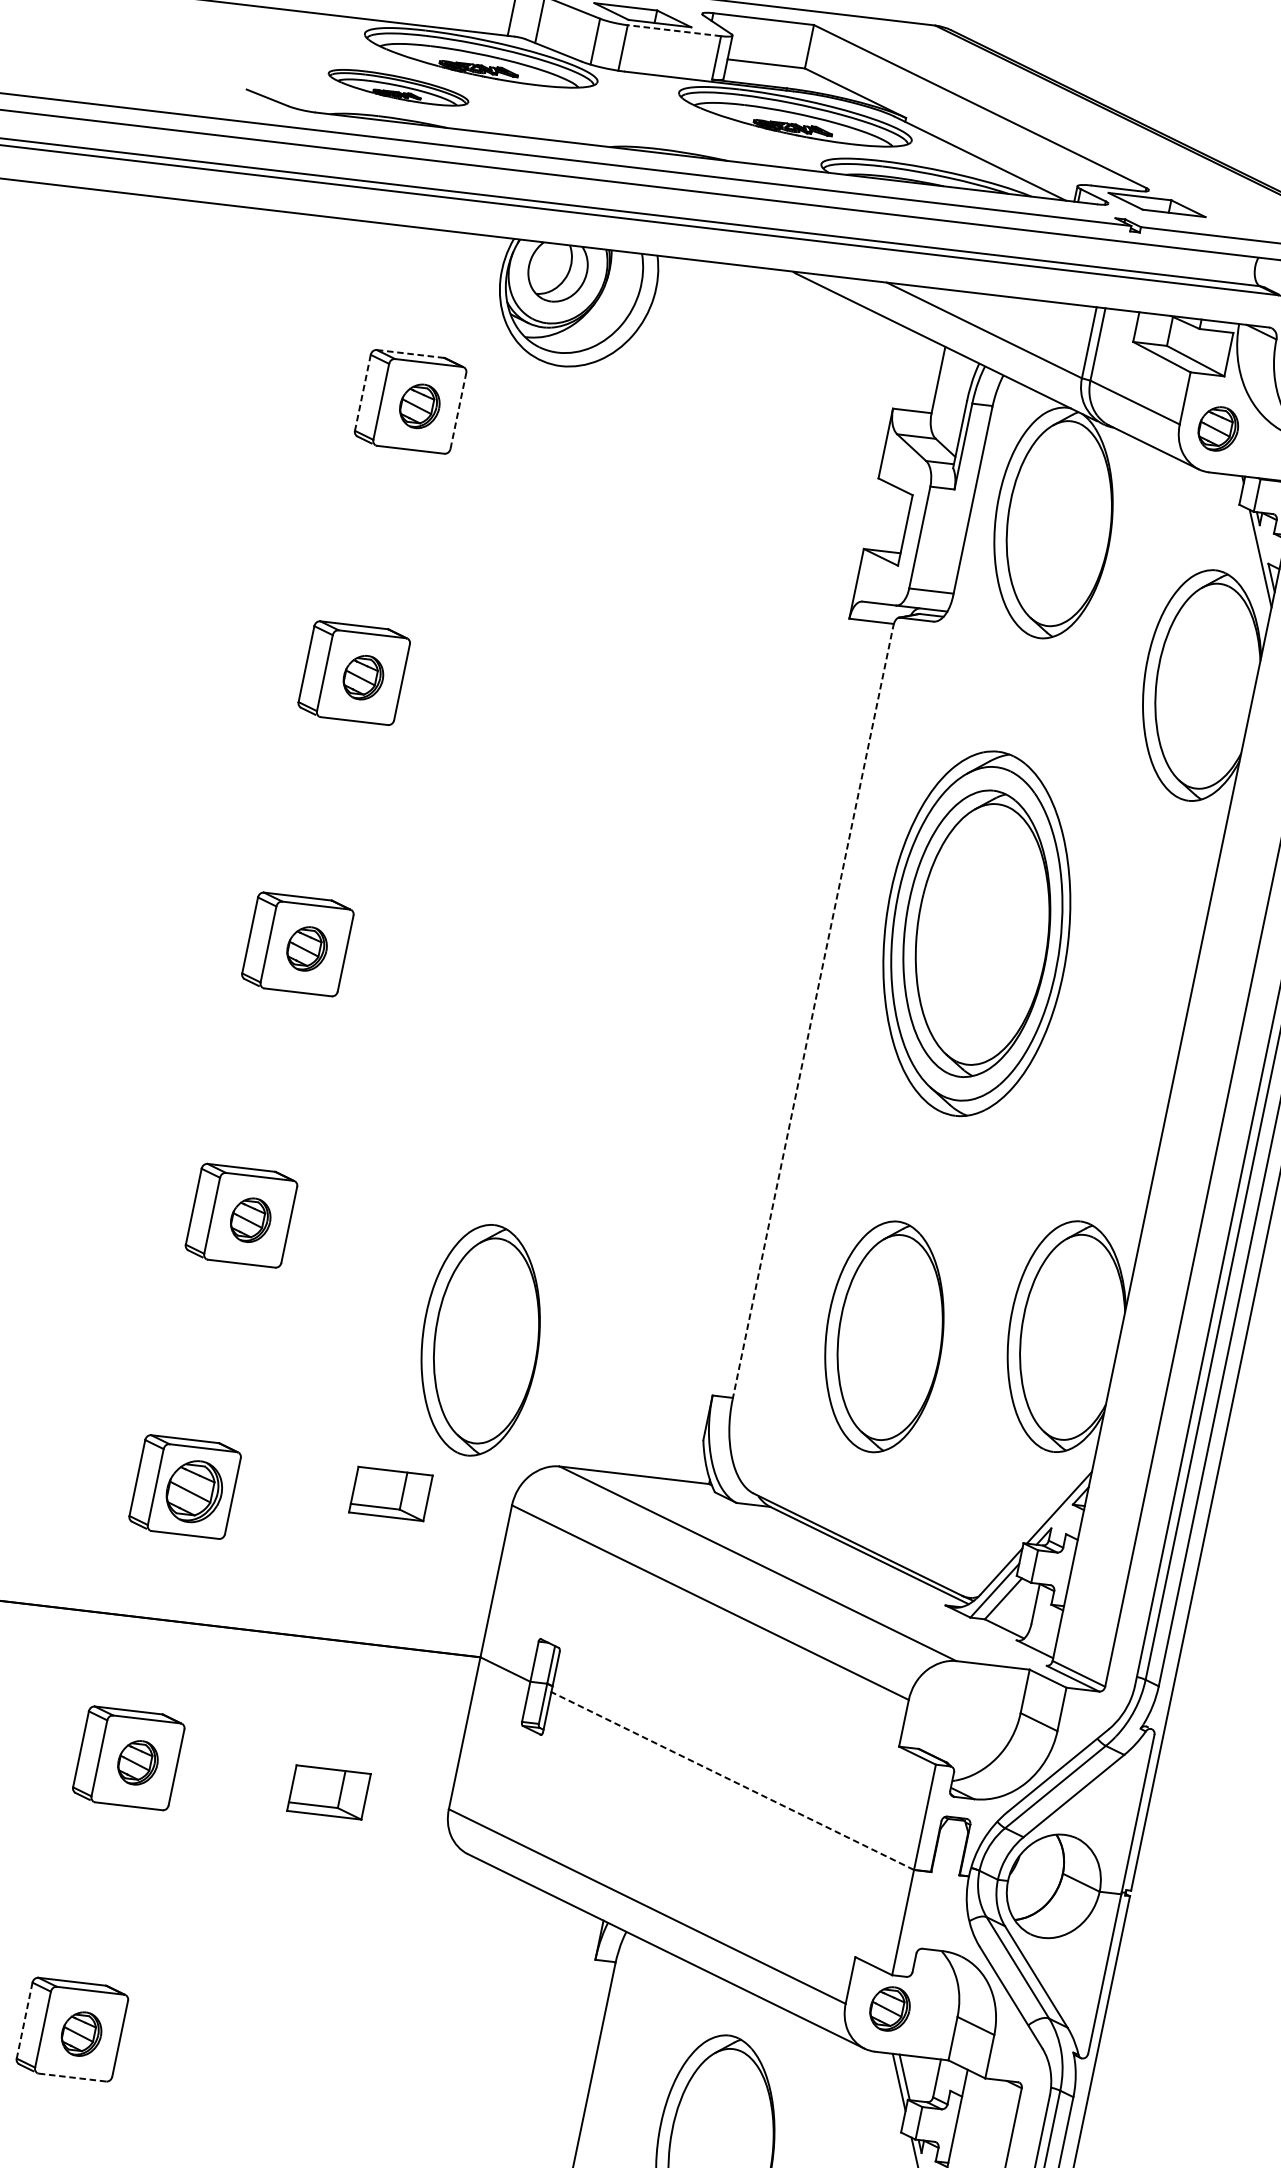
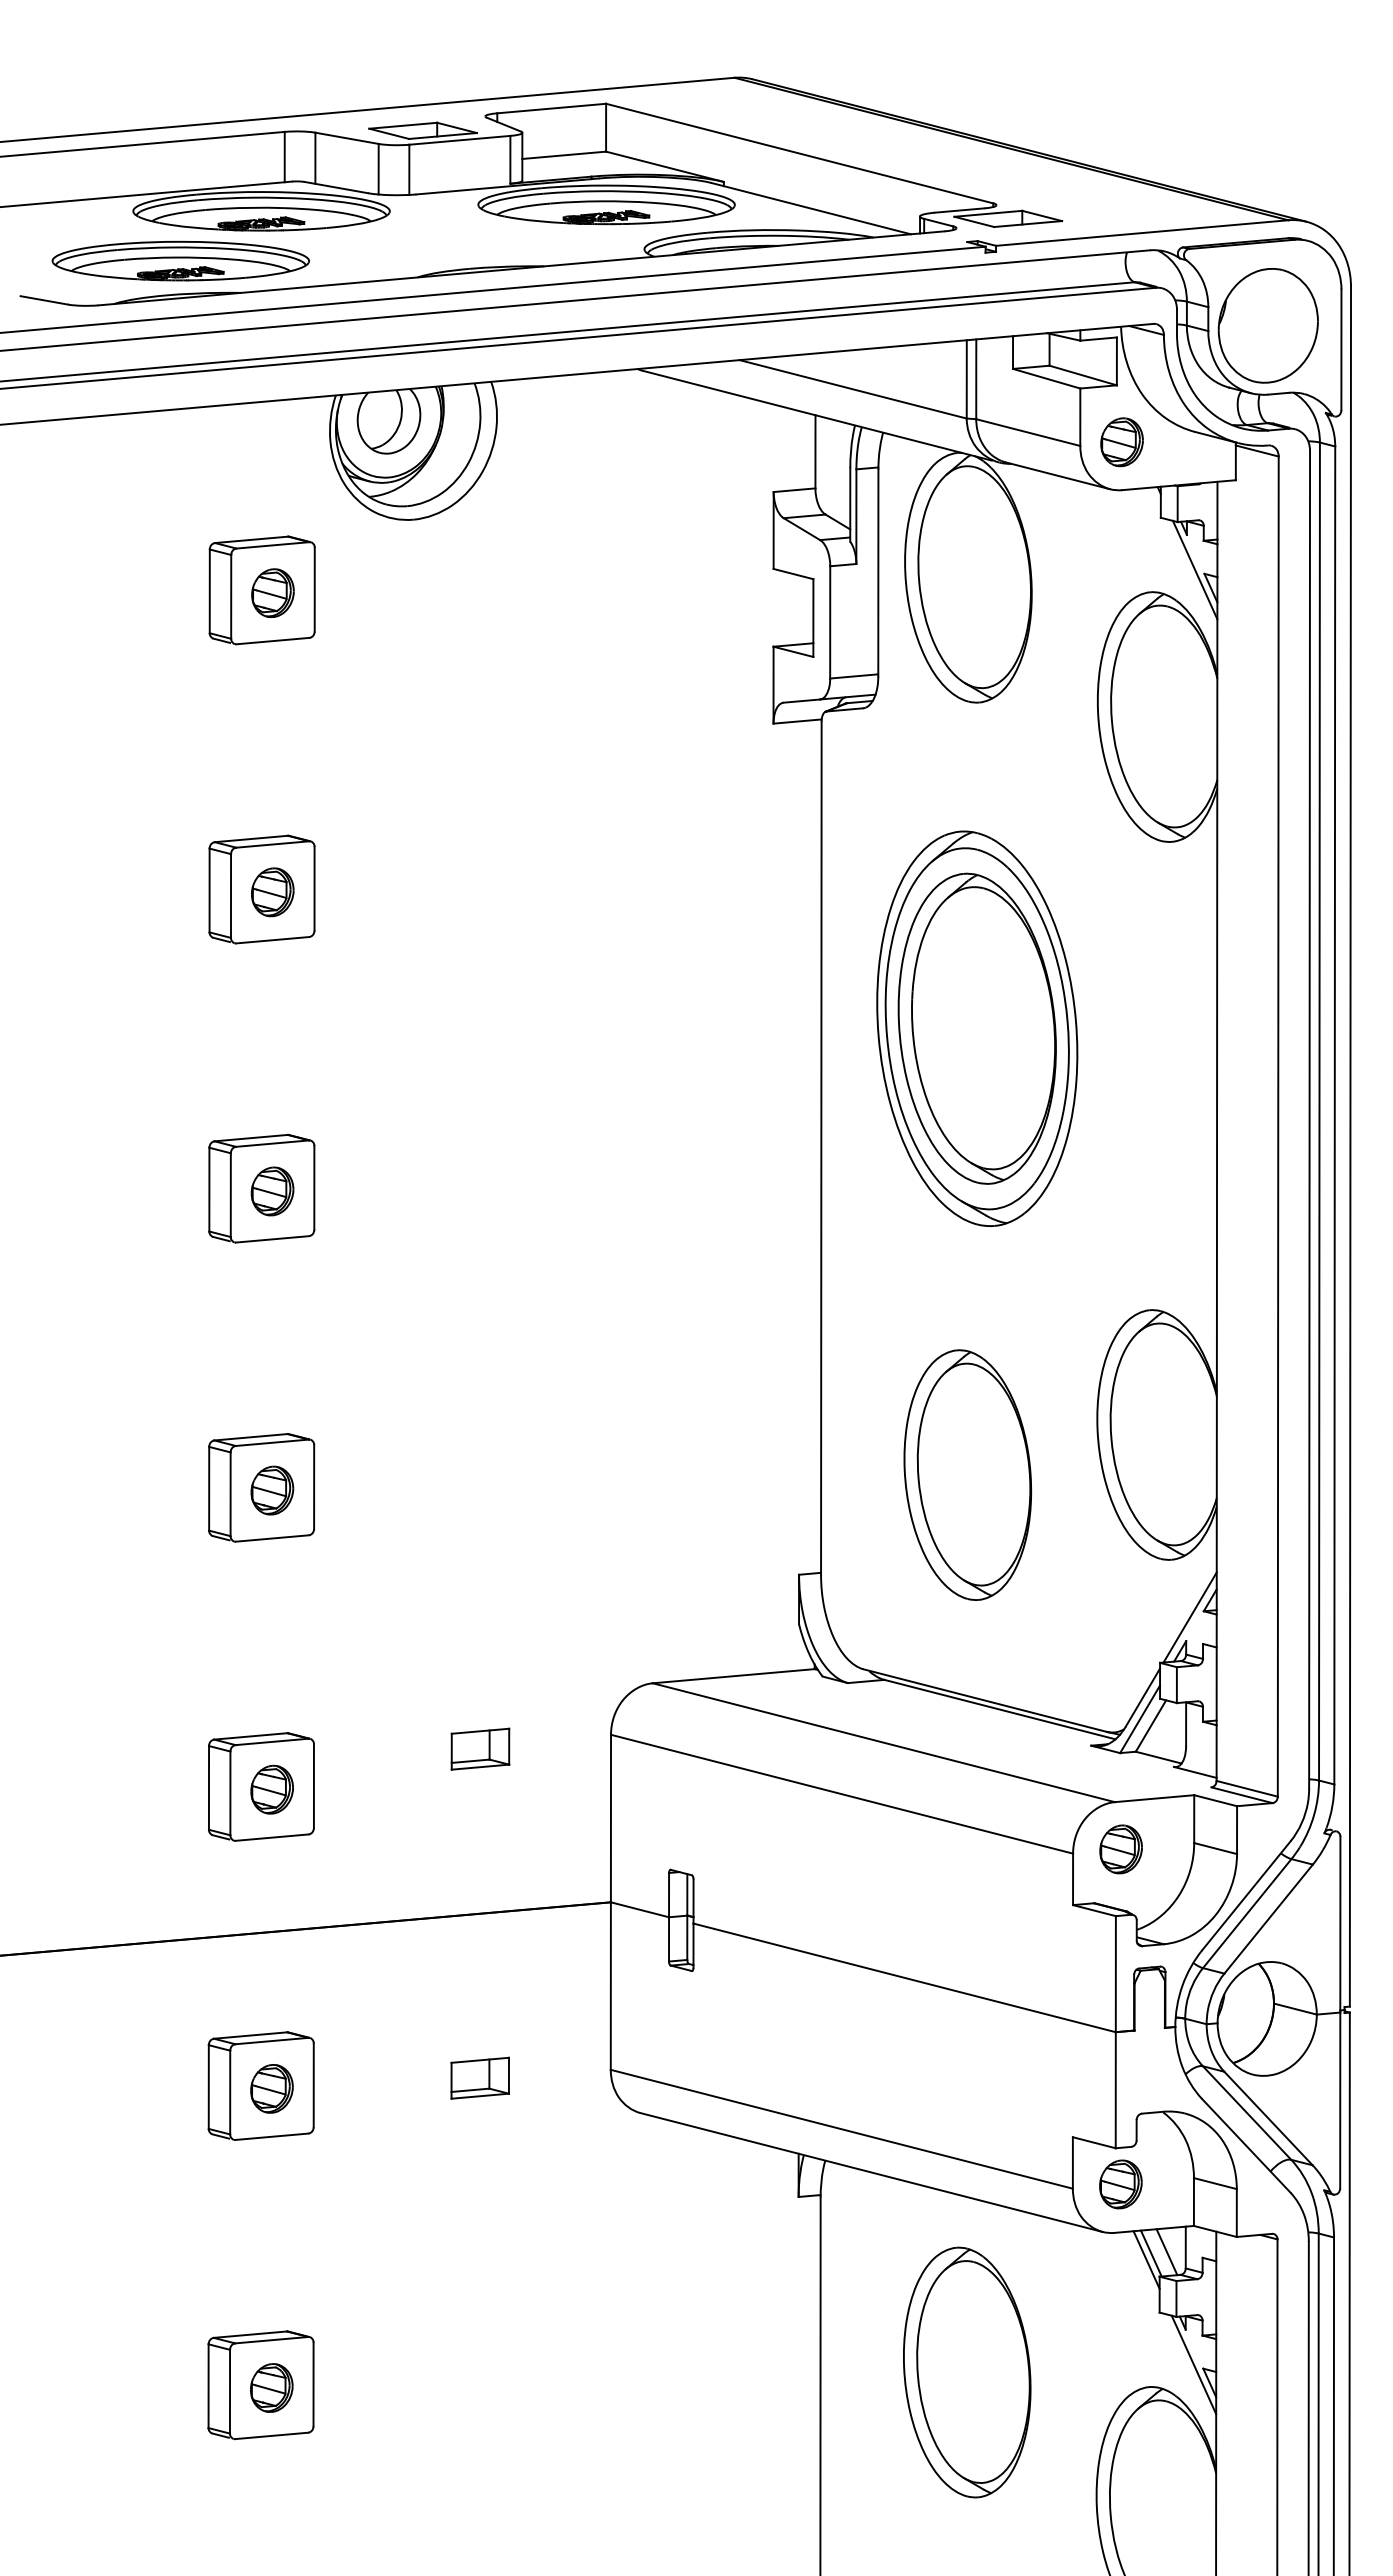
line: (674, 30) -> (459, 140), dashed -> solid
part: (398, 87) -> (180, 260), size x1.67
line: (410, 353) -> (251, 539), dashed -> solid
line: (362, 392) -> (209, 591), dashed -> solid
line: (458, 410) -> (314, 589), dashed -> solid
line: (813, 1013) -> (821, 1148), dashed -> solid
part: (480, 1339) -> (541, 1566), removed
part: (193, 1491) -> (271, 1789), size x0.71
part: (391, 1493) -> (480, 1748), size x0.71
part: (952, 1705) -> (1120, 1849), added
line: (732, 1780) -> (904, 1977), dashed -> solid
part: (328, 1791) -> (479, 2077), size x0.71
line: (24, 2020) -> (208, 2386), dashed -> solid
line: (72, 2077) -> (271, 2435), dashed -> solid
line: (918, 2079) -> (1166, 2252), added

